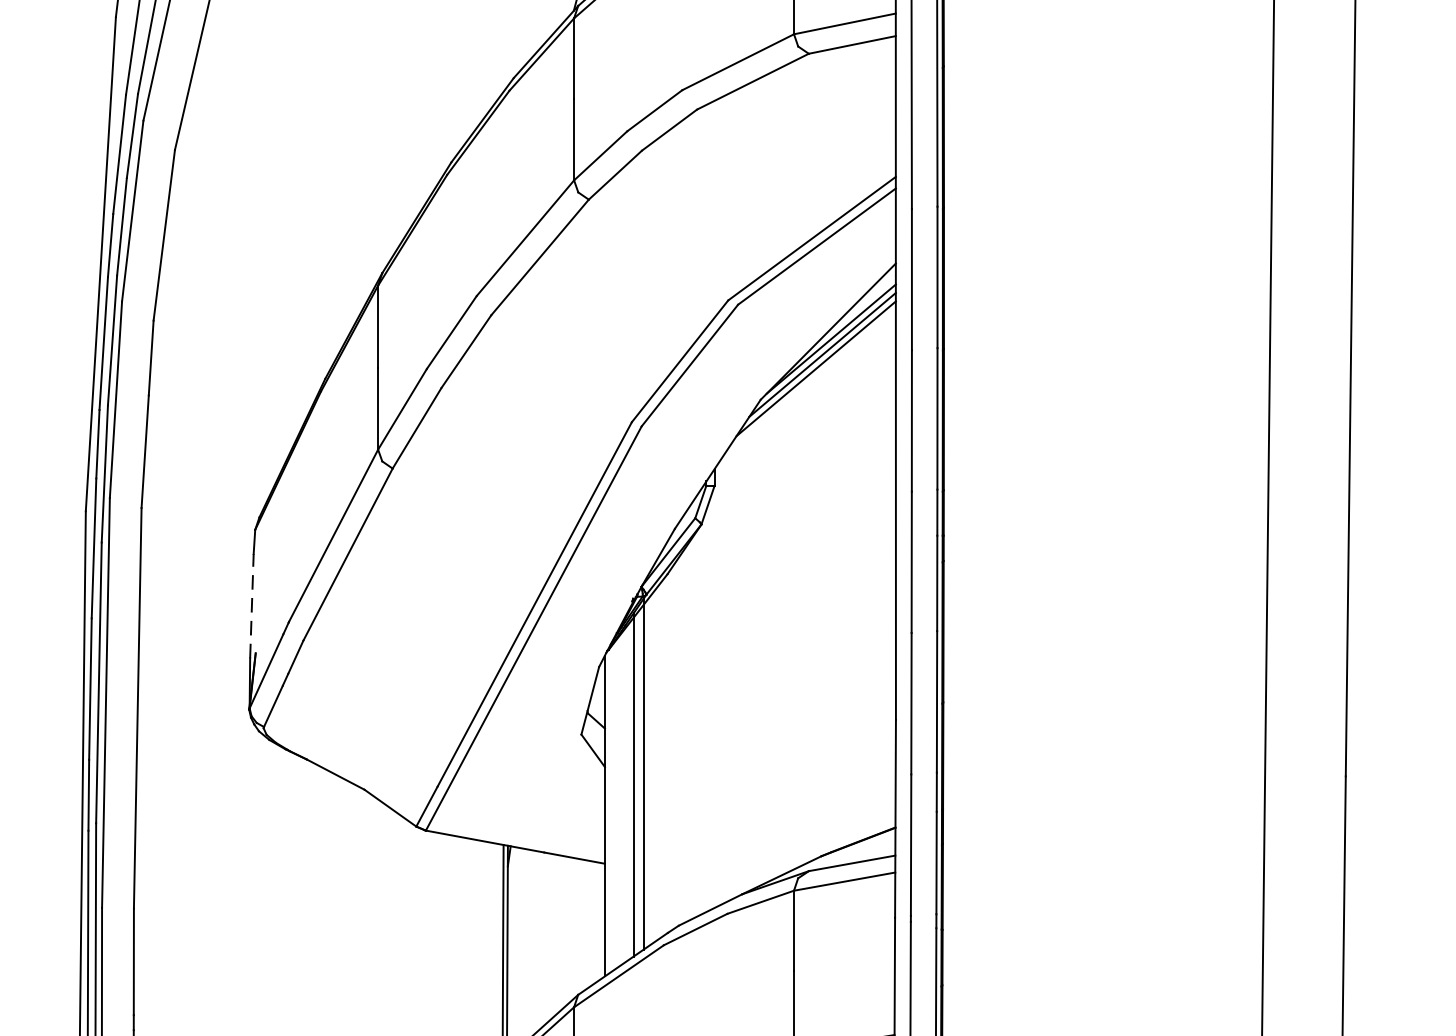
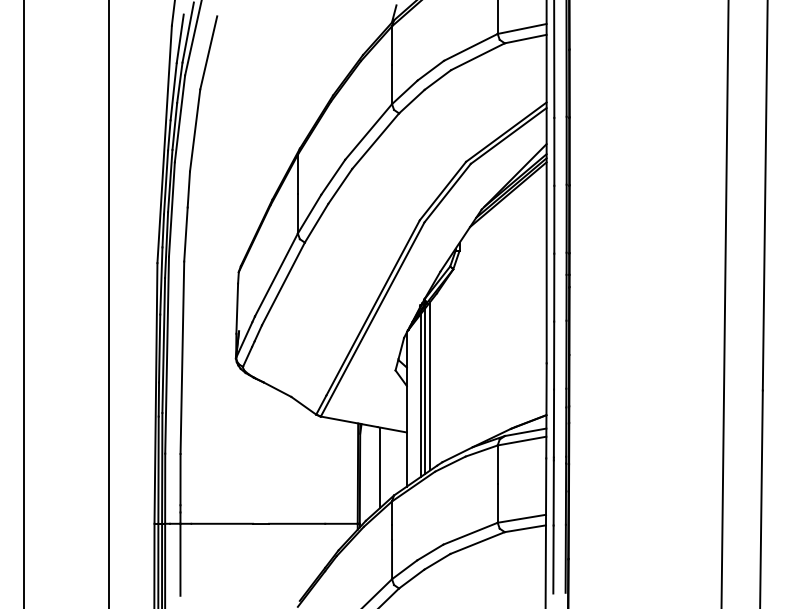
line: (252, 605) -> (237, 308), dashed -> solid
line: (654, 765) -> (430, 385), added
line: (550, 936) -> (380, 467), added

